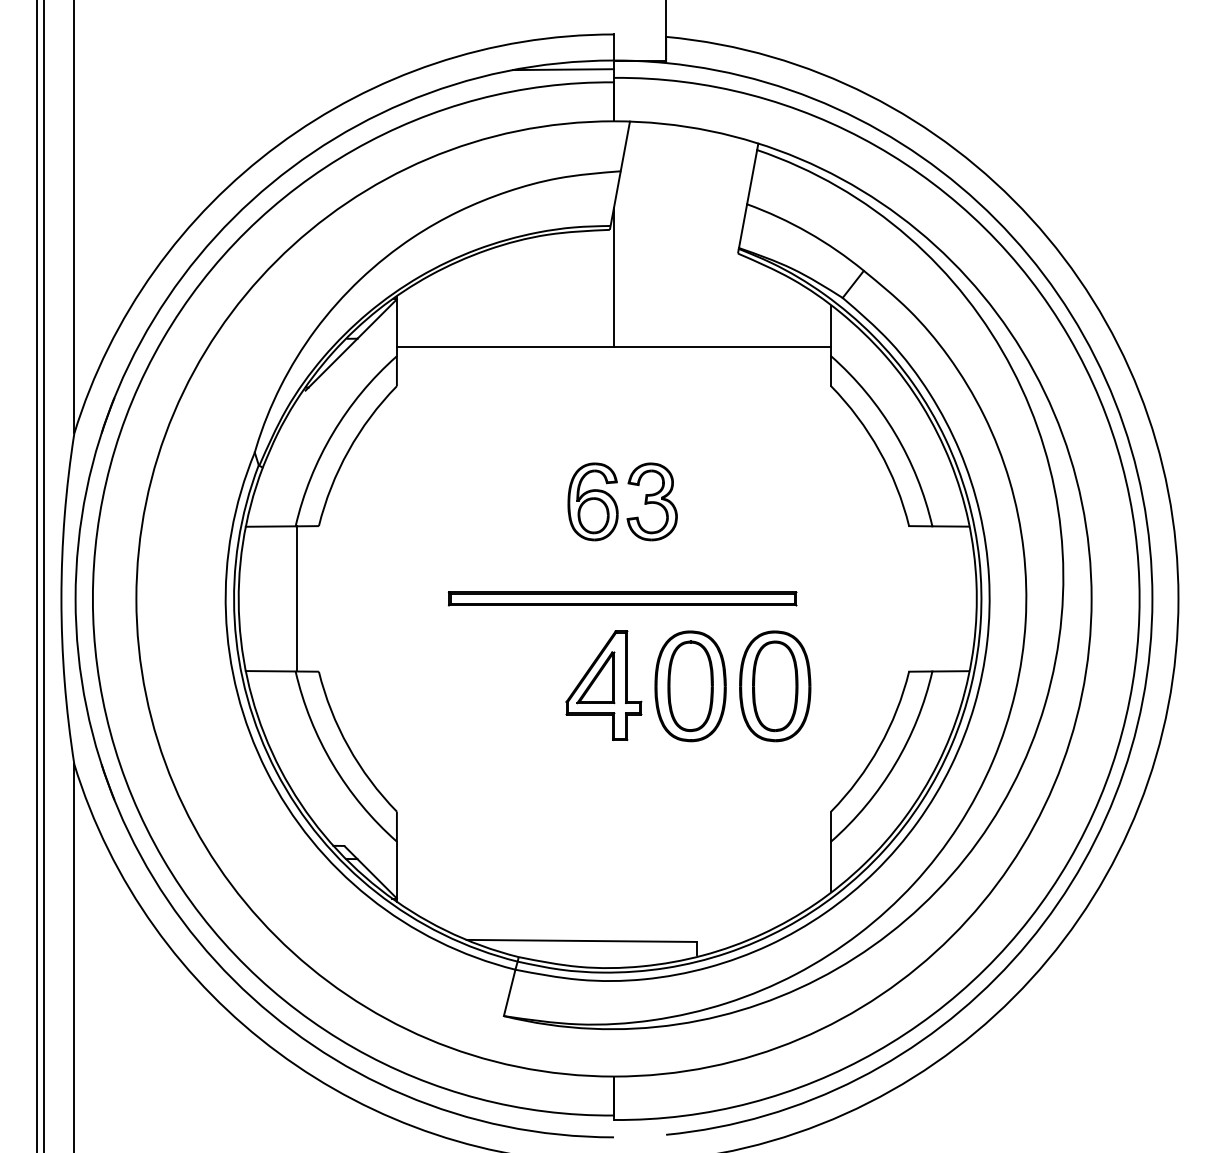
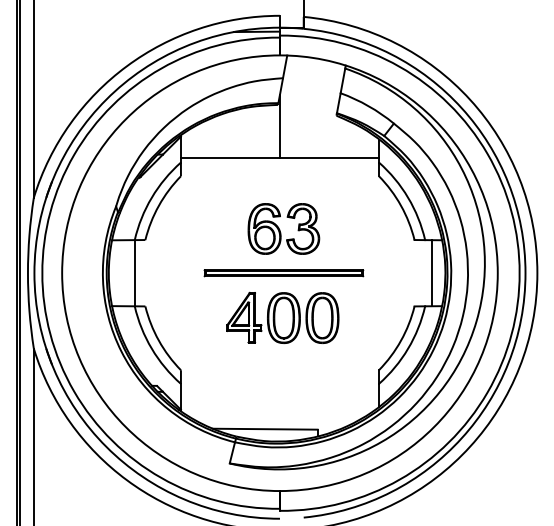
part: (621, 500) -> (283, 228), size x1.43
line: (948, 599) -> (432, 273), added
part: (687, 685) -> (282, 317), moved

